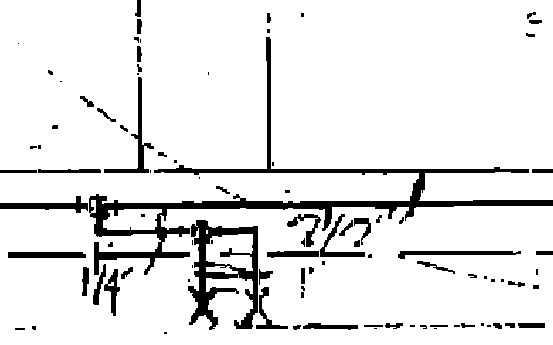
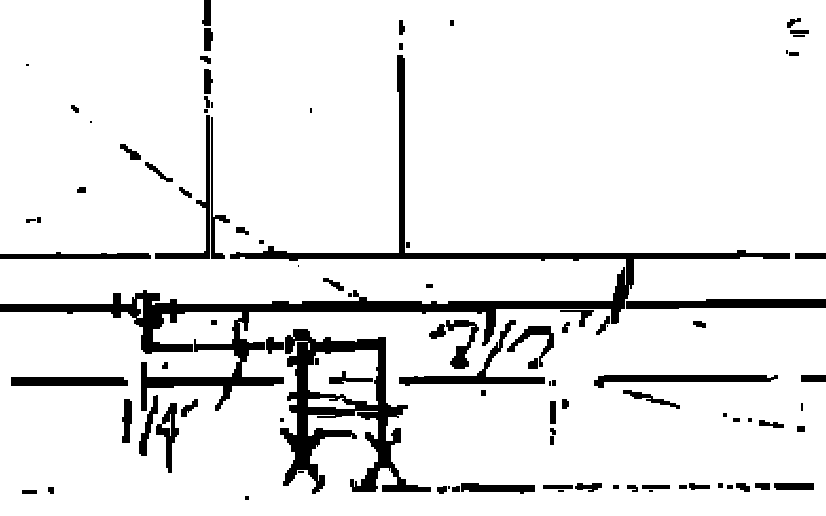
part: (35, 146) -> (33, 219), moved
part: (472, 275) -> (699, 323), moved
part: (307, 282) -> (559, 422), moved

